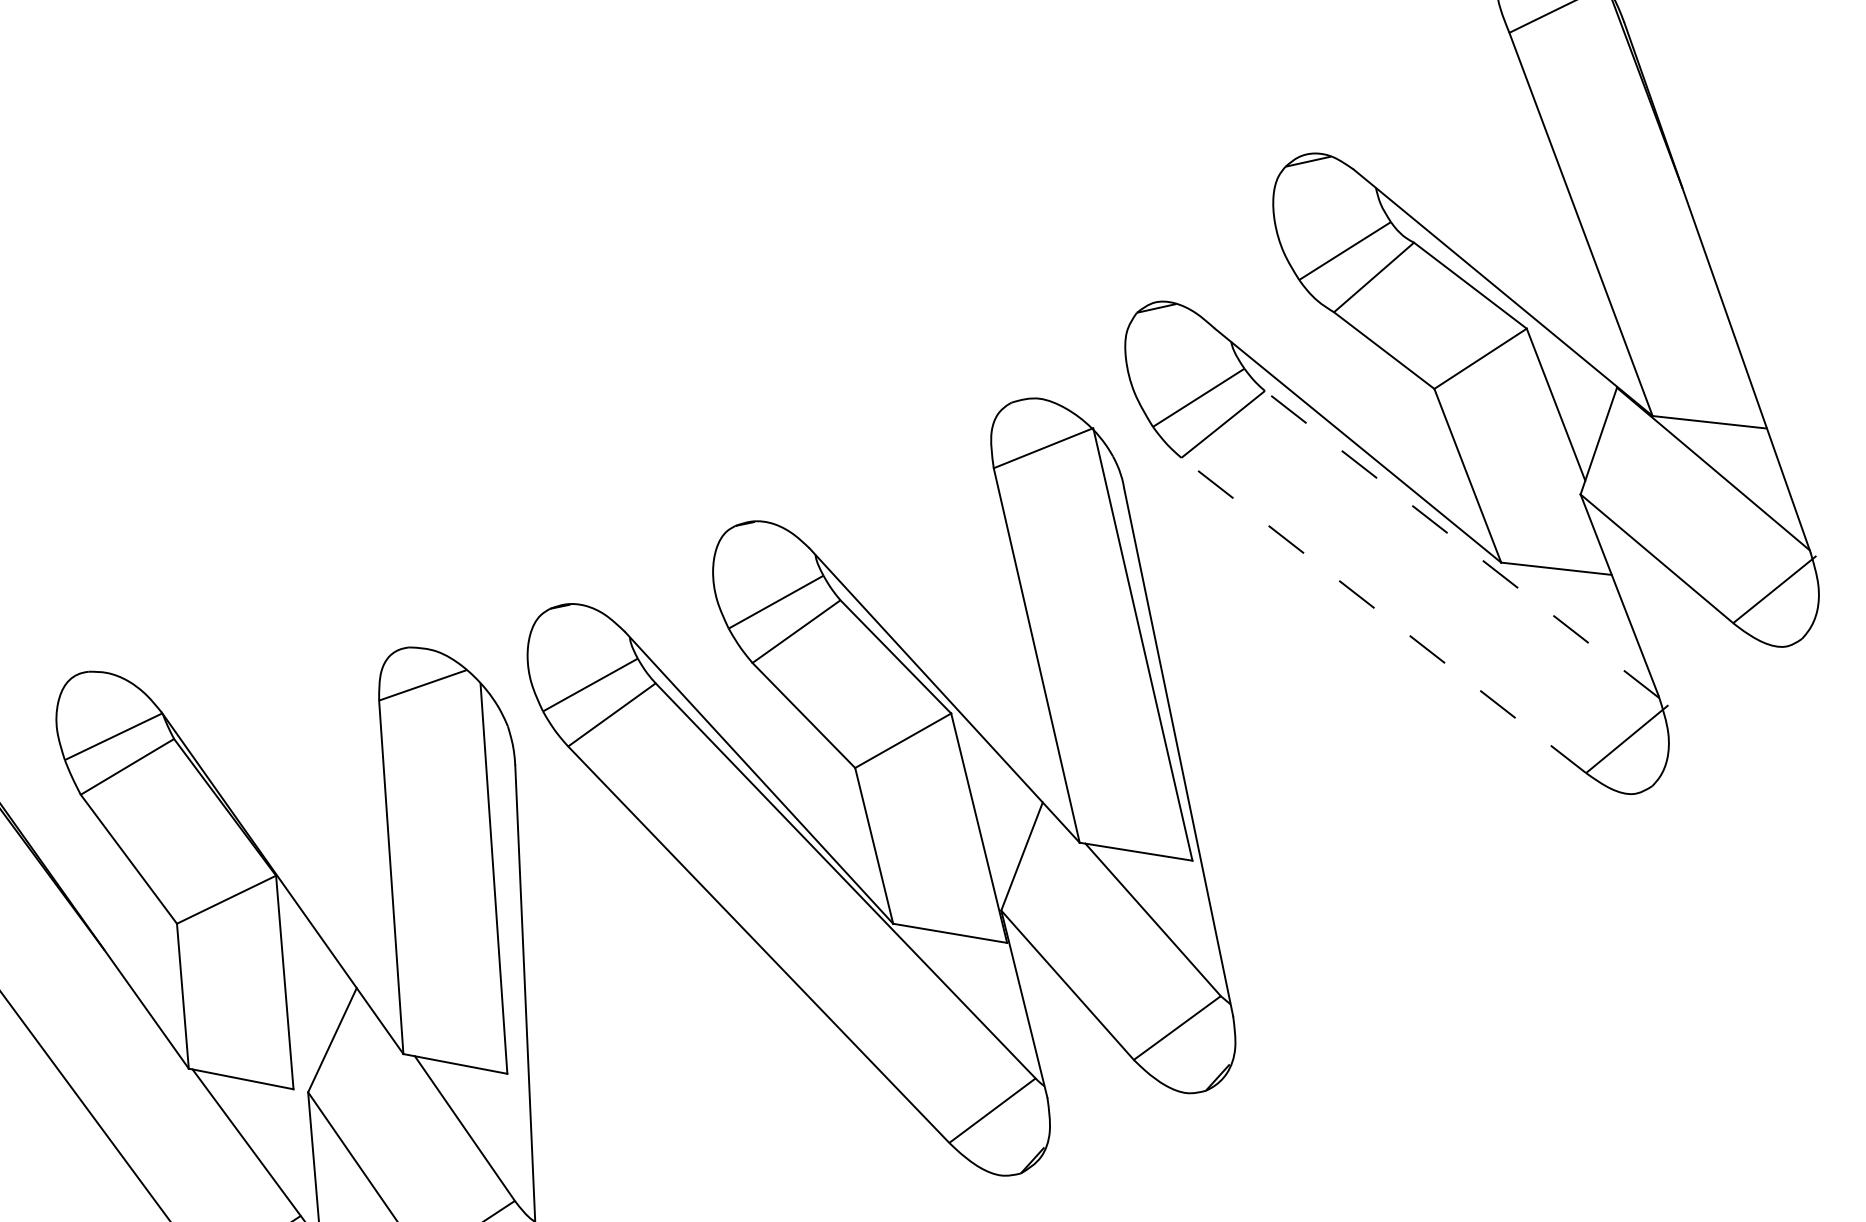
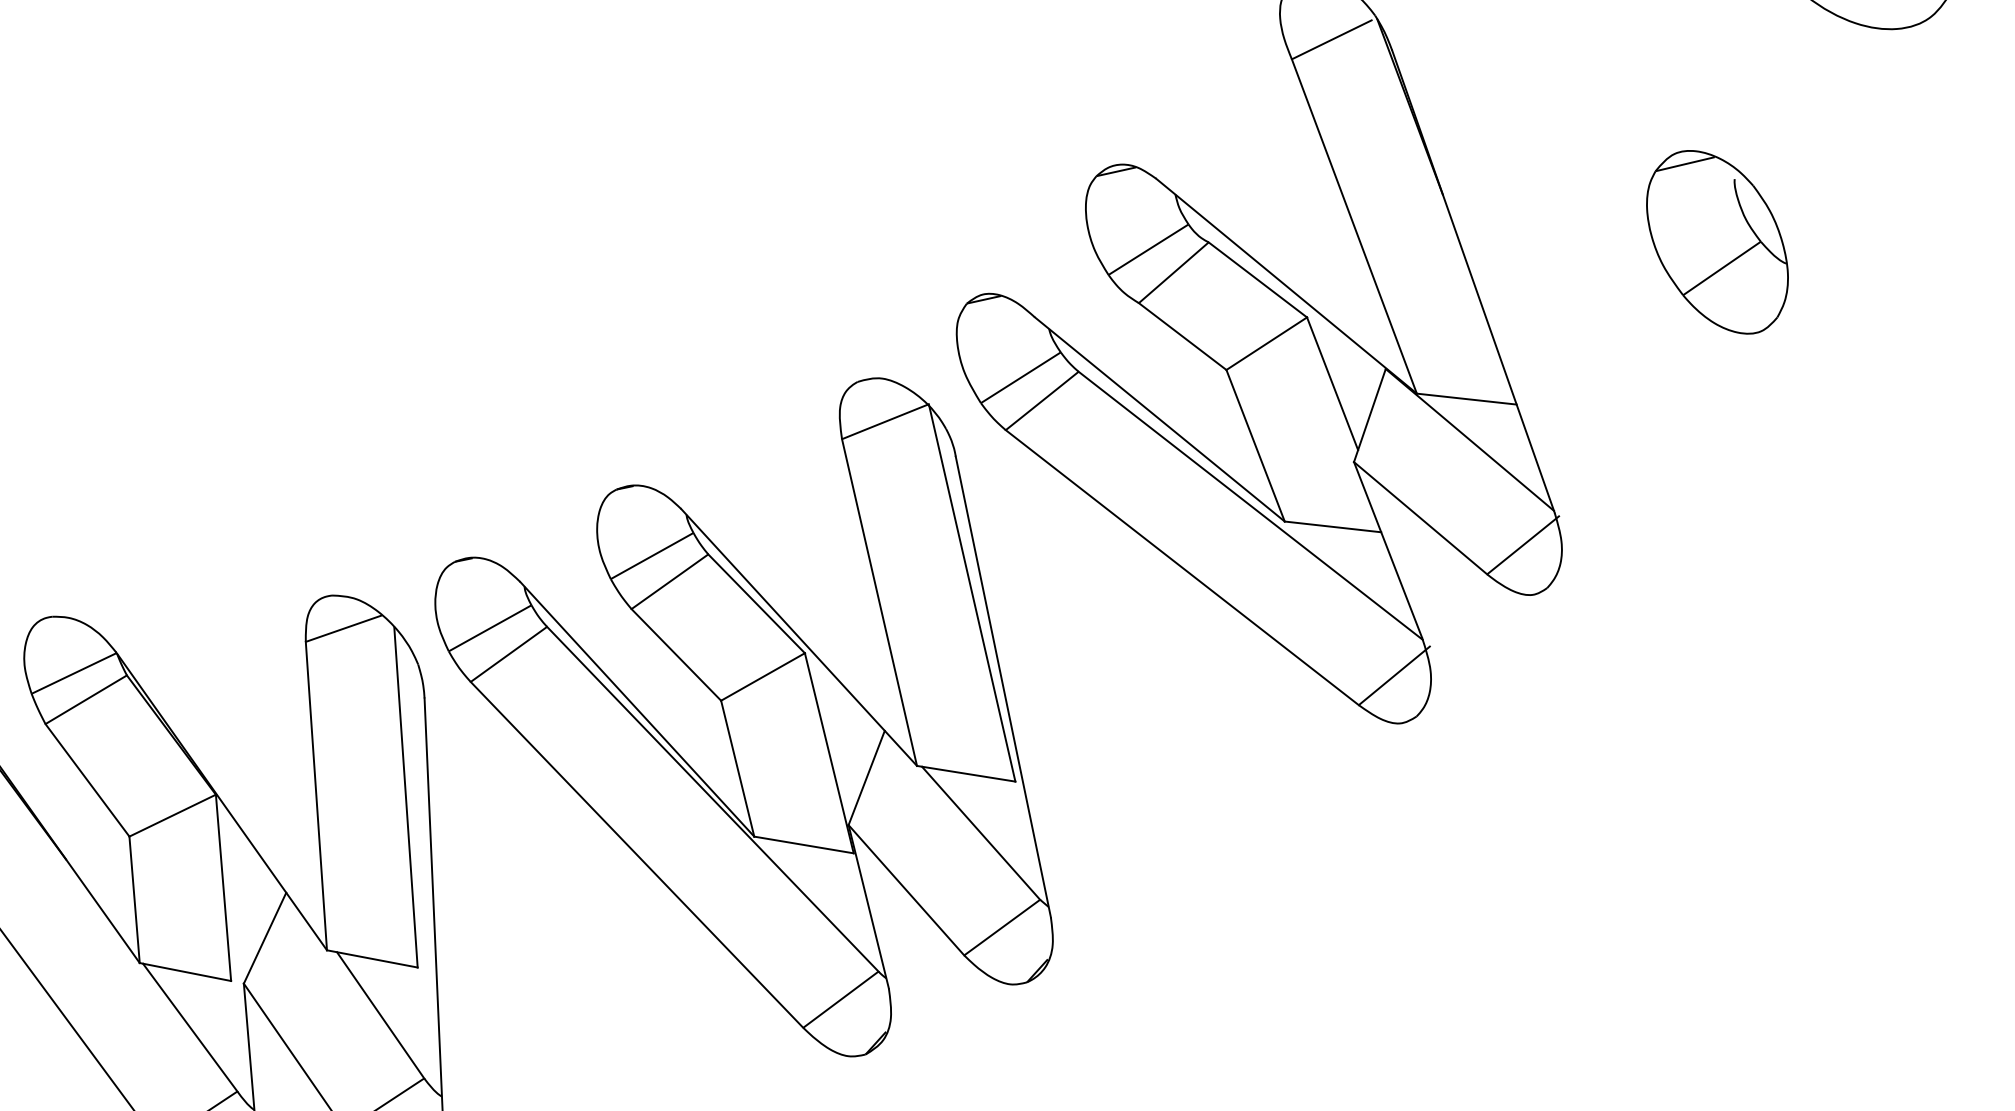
line: (1461, 544) -> (1250, 505), dashed -> solid
line: (1384, 615) -> (1182, 567), dashed -> solid

